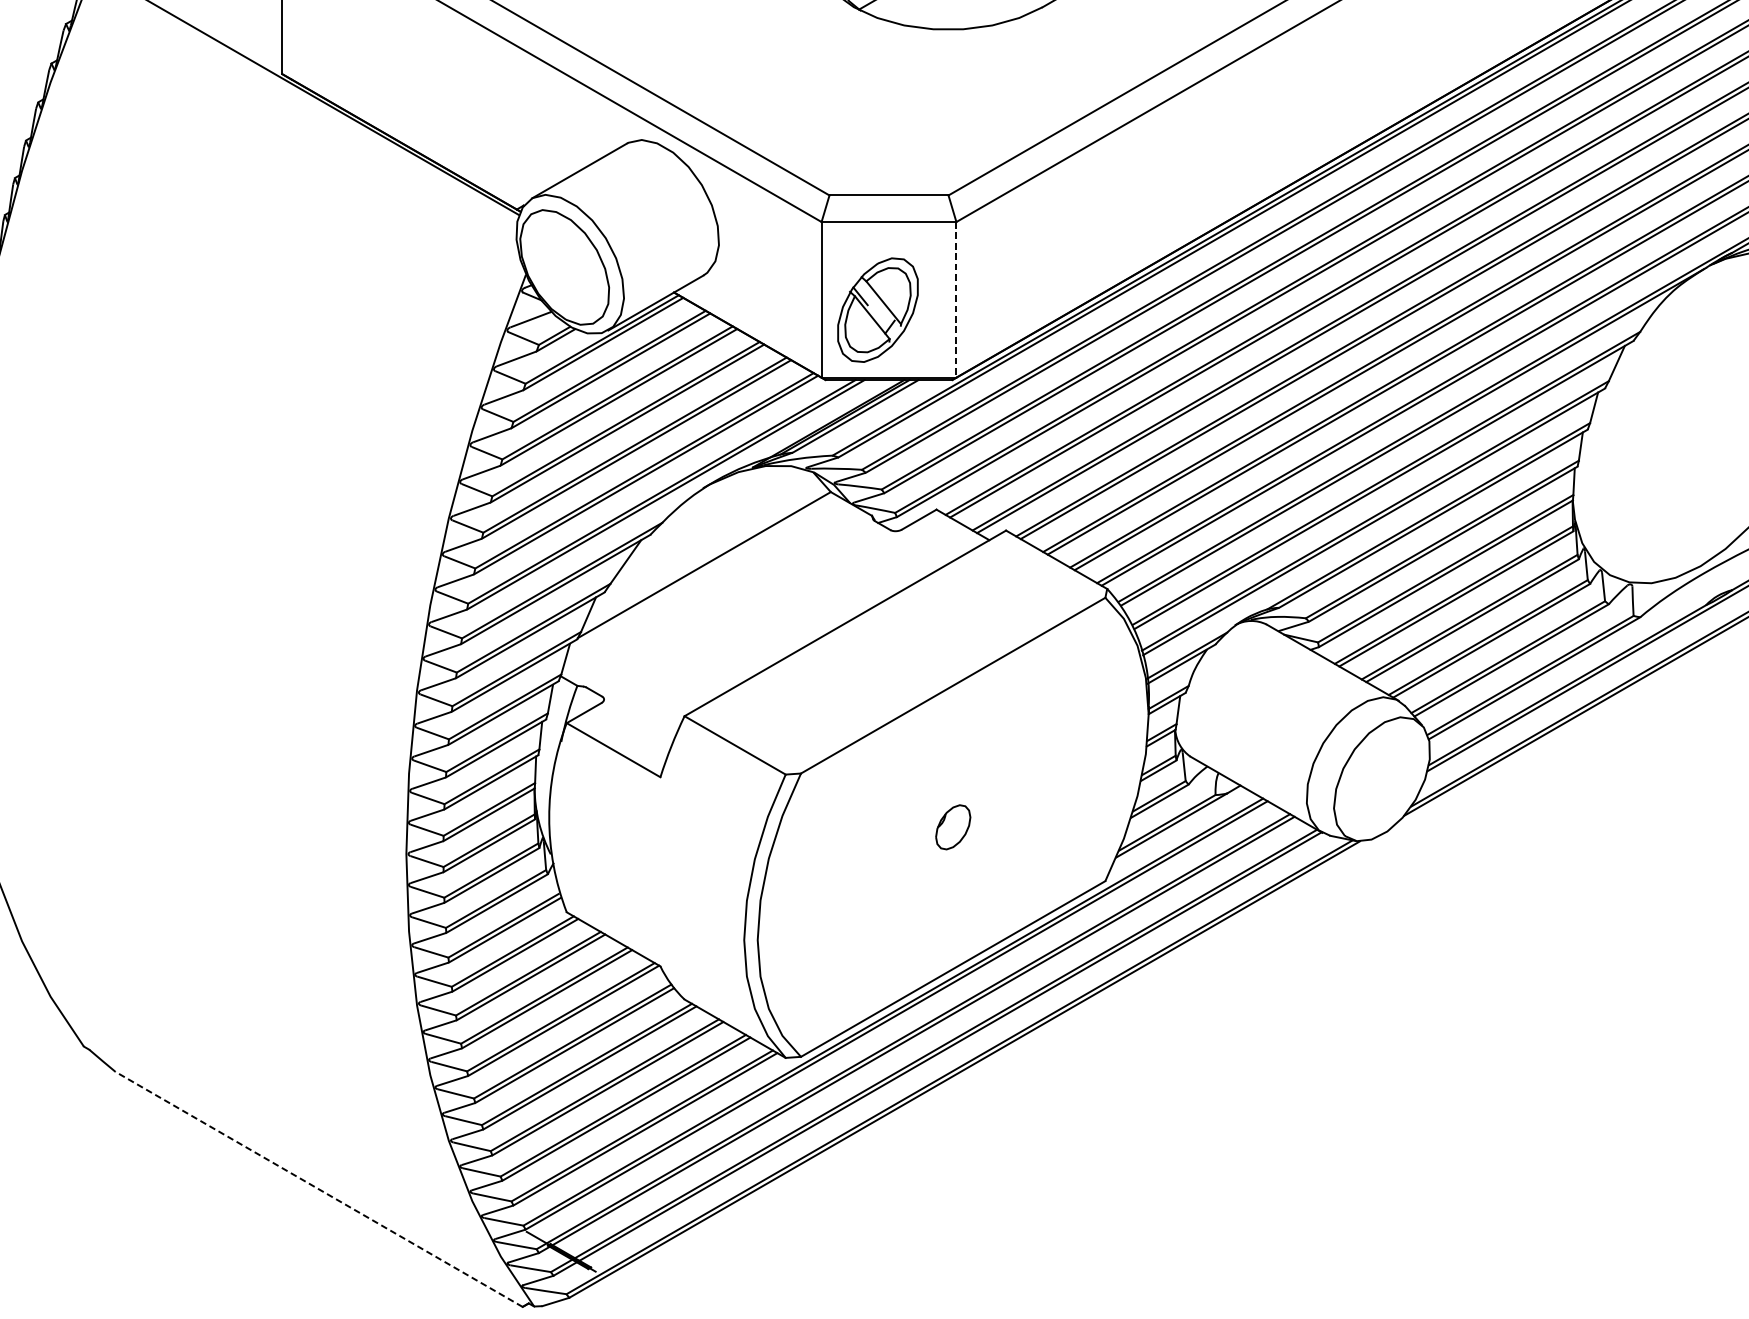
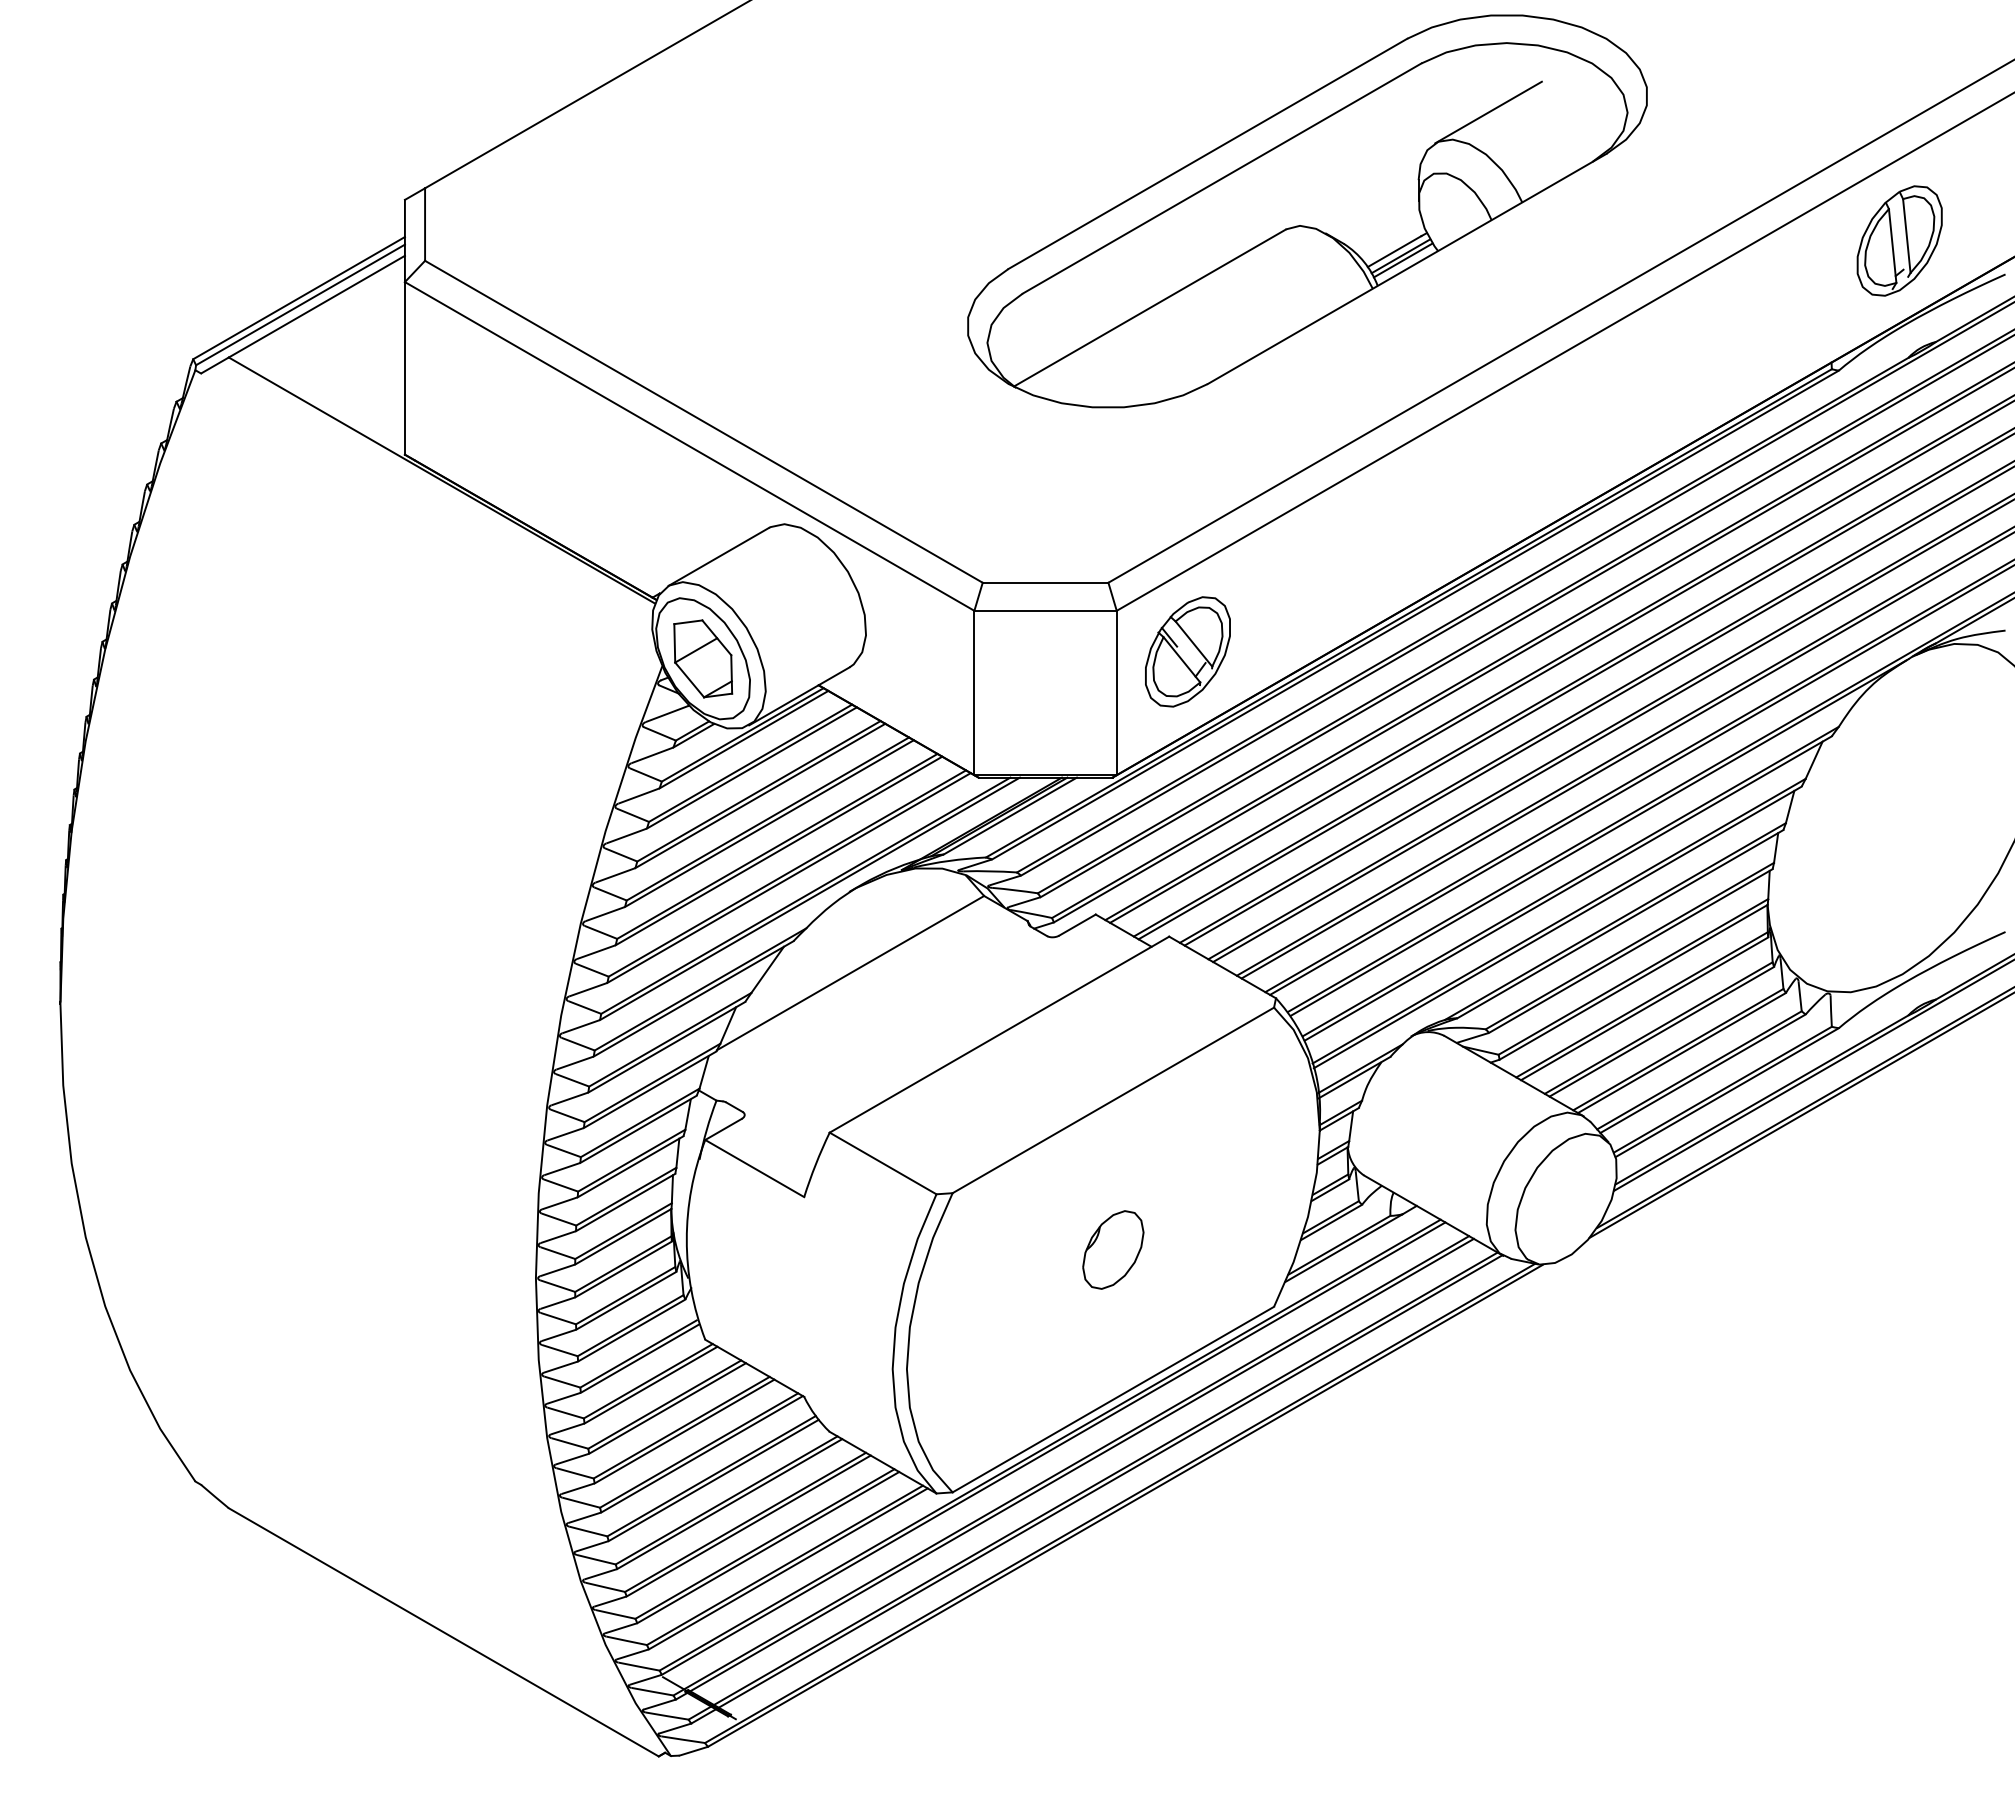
part: (565, 267) -> (703, 658), added
line: (956, 300) -> (1116, 693), dashed -> solid
part: (877, 309) -> (1187, 651), moved
part: (953, 826) -> (1113, 1249), size x1.67
line: (318, 1189) -> (443, 1632), dashed -> solid

